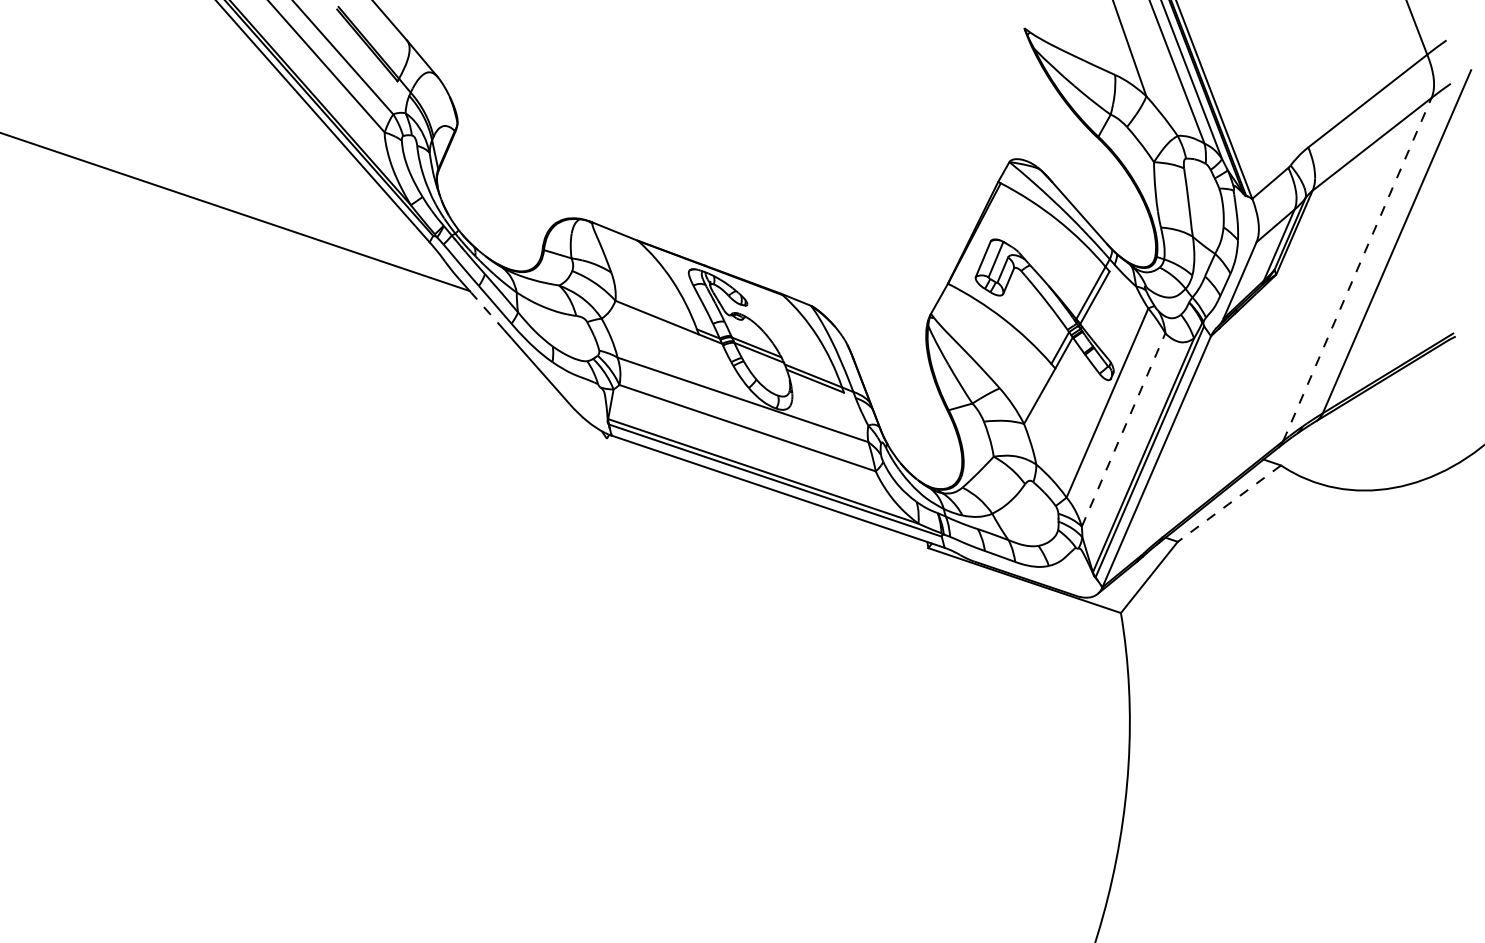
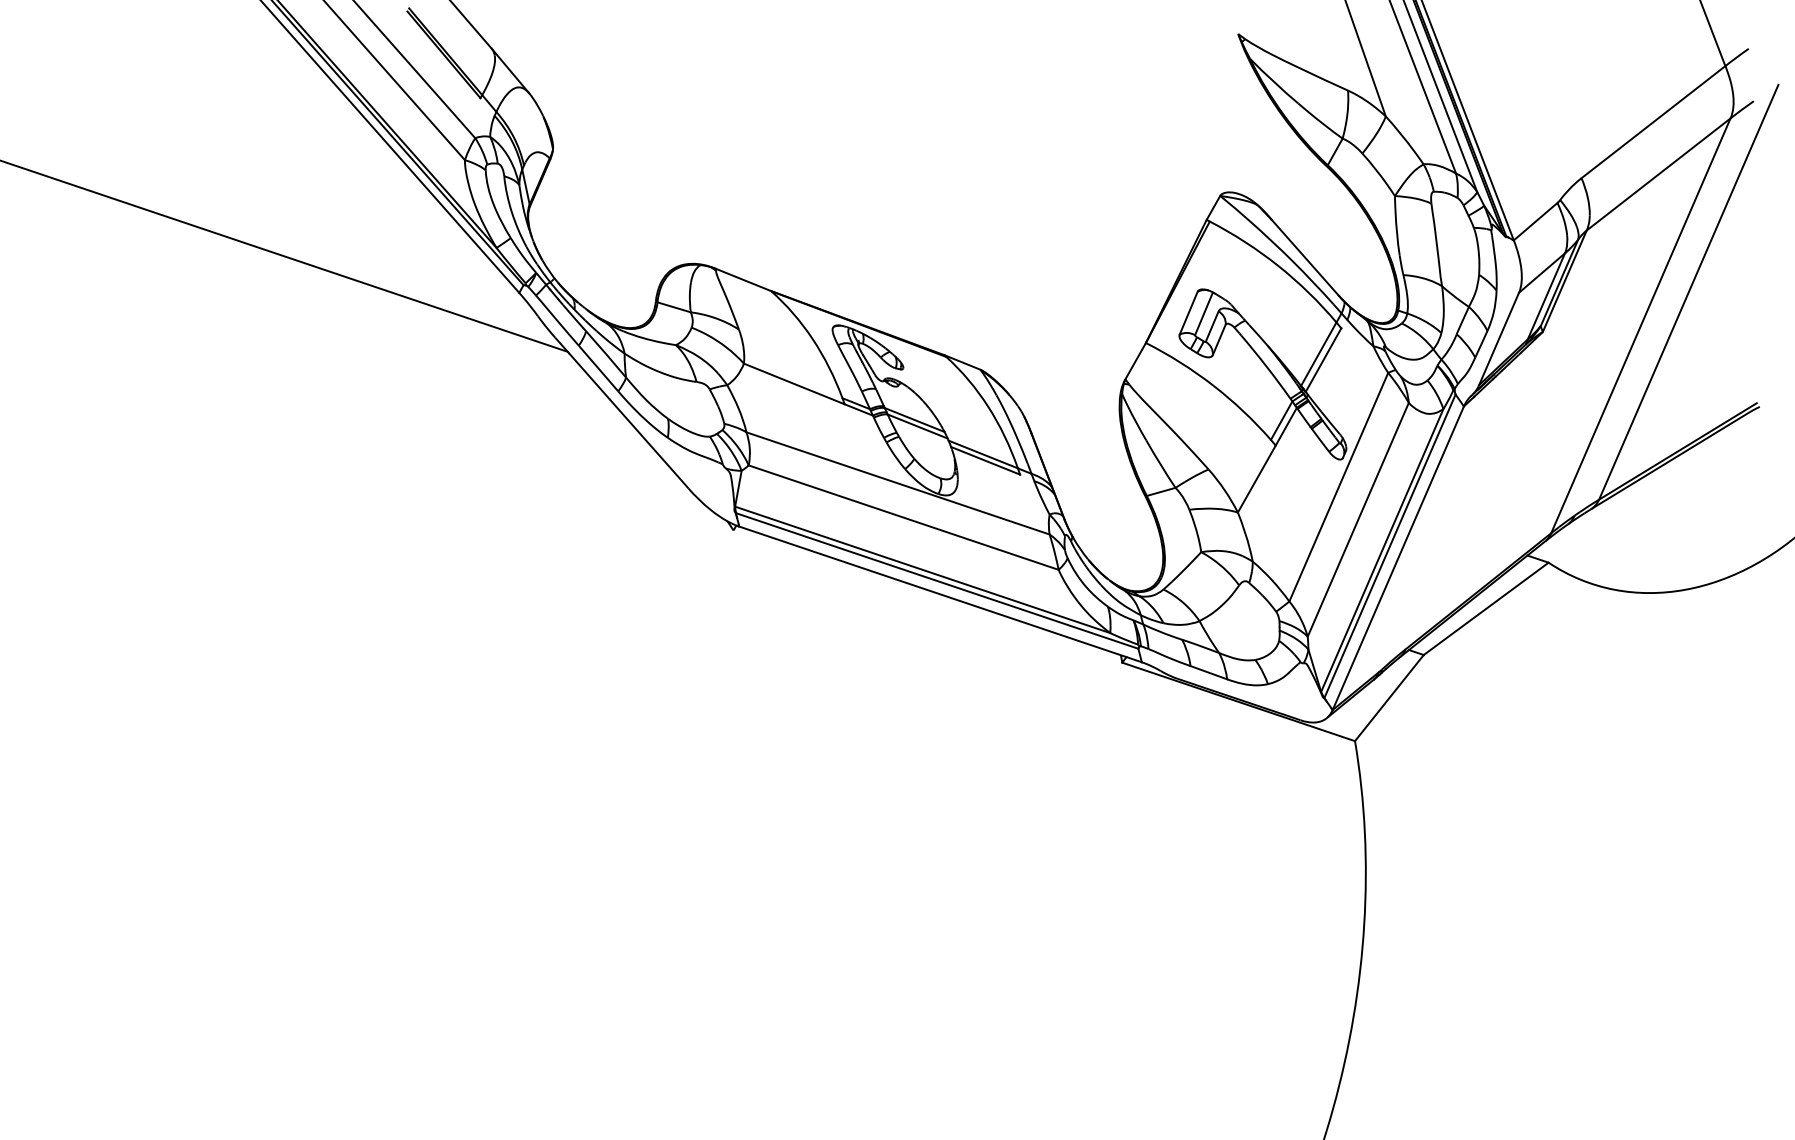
line: (1357, 269) -> (1641, 325), dashed -> solid
line: (487, 311) -> (589, 376), dashed -> solid
line: (1123, 429) -> (1358, 519), dashed -> solid
line: (1229, 503) -> (1486, 608), dashed -> solid

